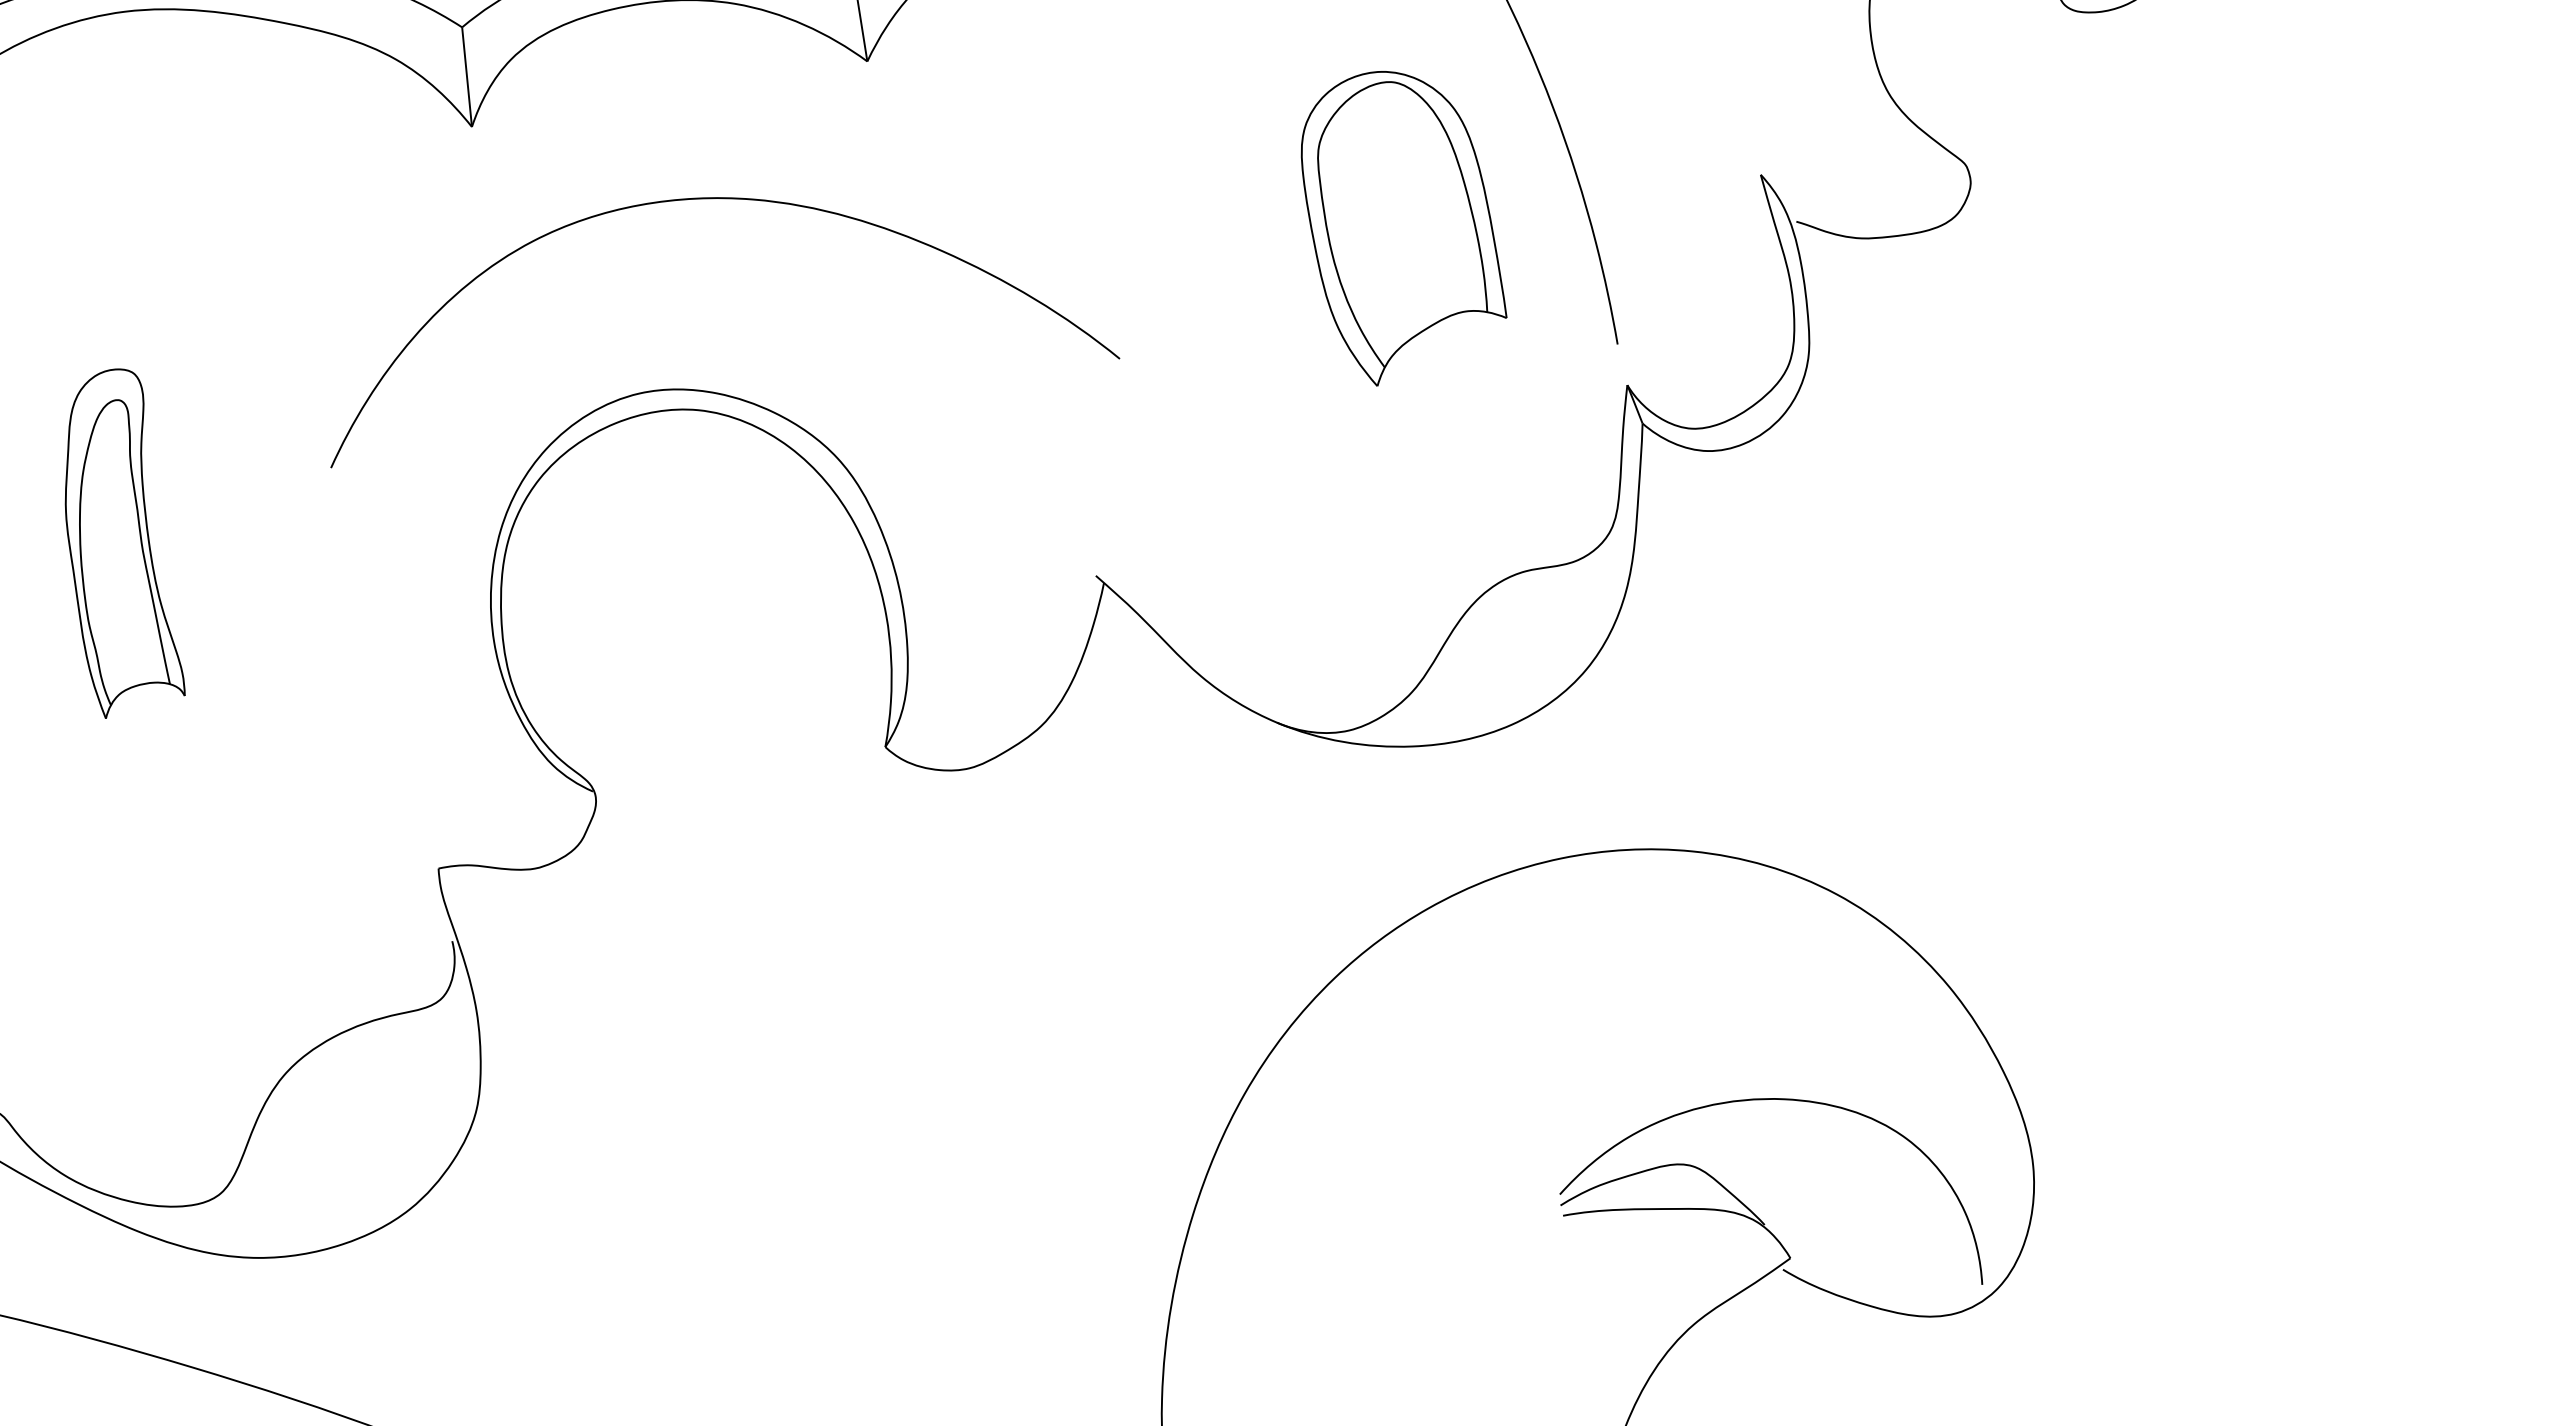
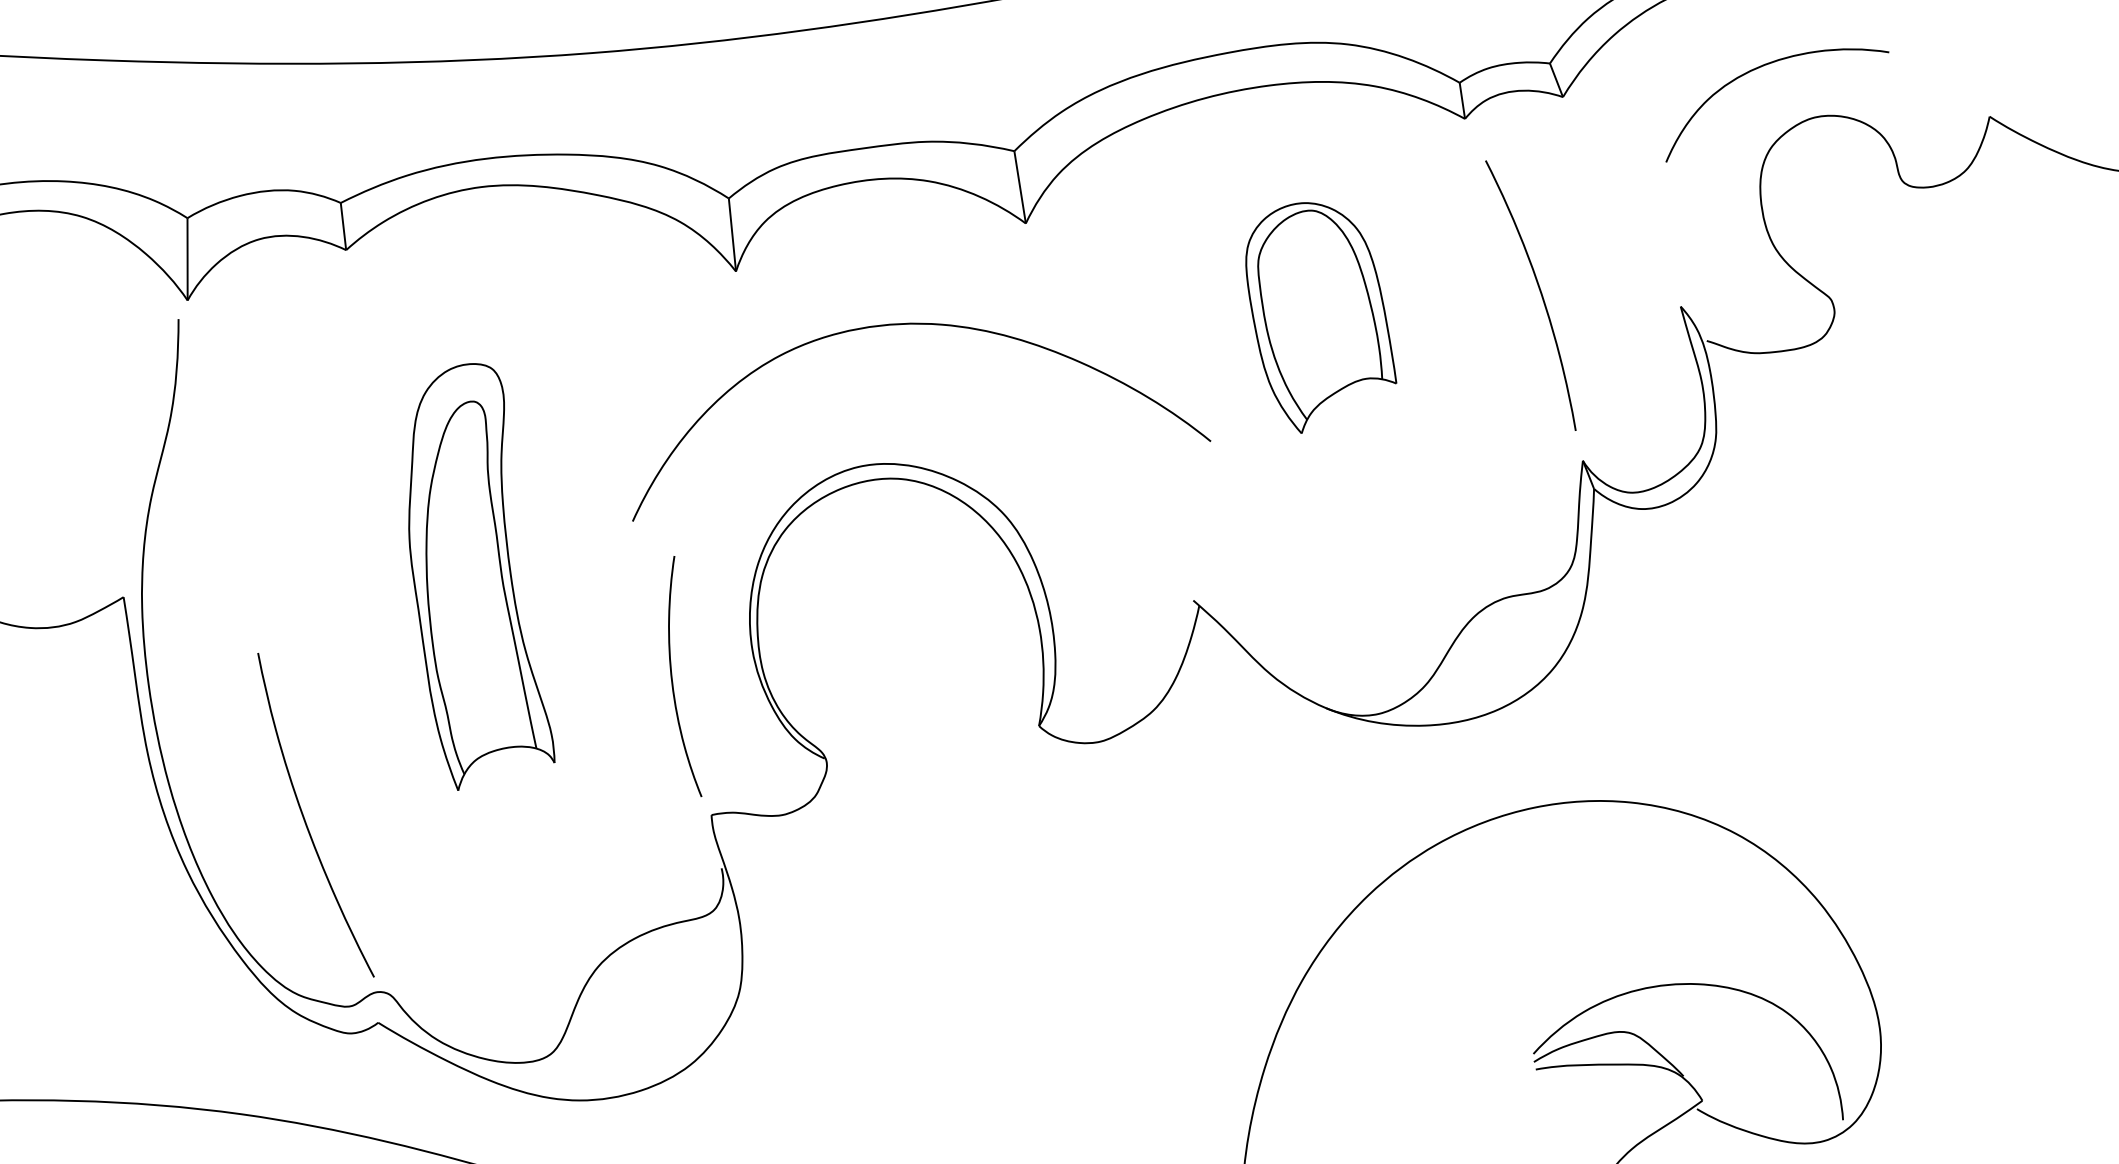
part: (1404, 227) -> (1321, 317), moved
part: (124, 543) -> (481, 576), size x1.67
curve: (385, 679) -> (672, 676), added

